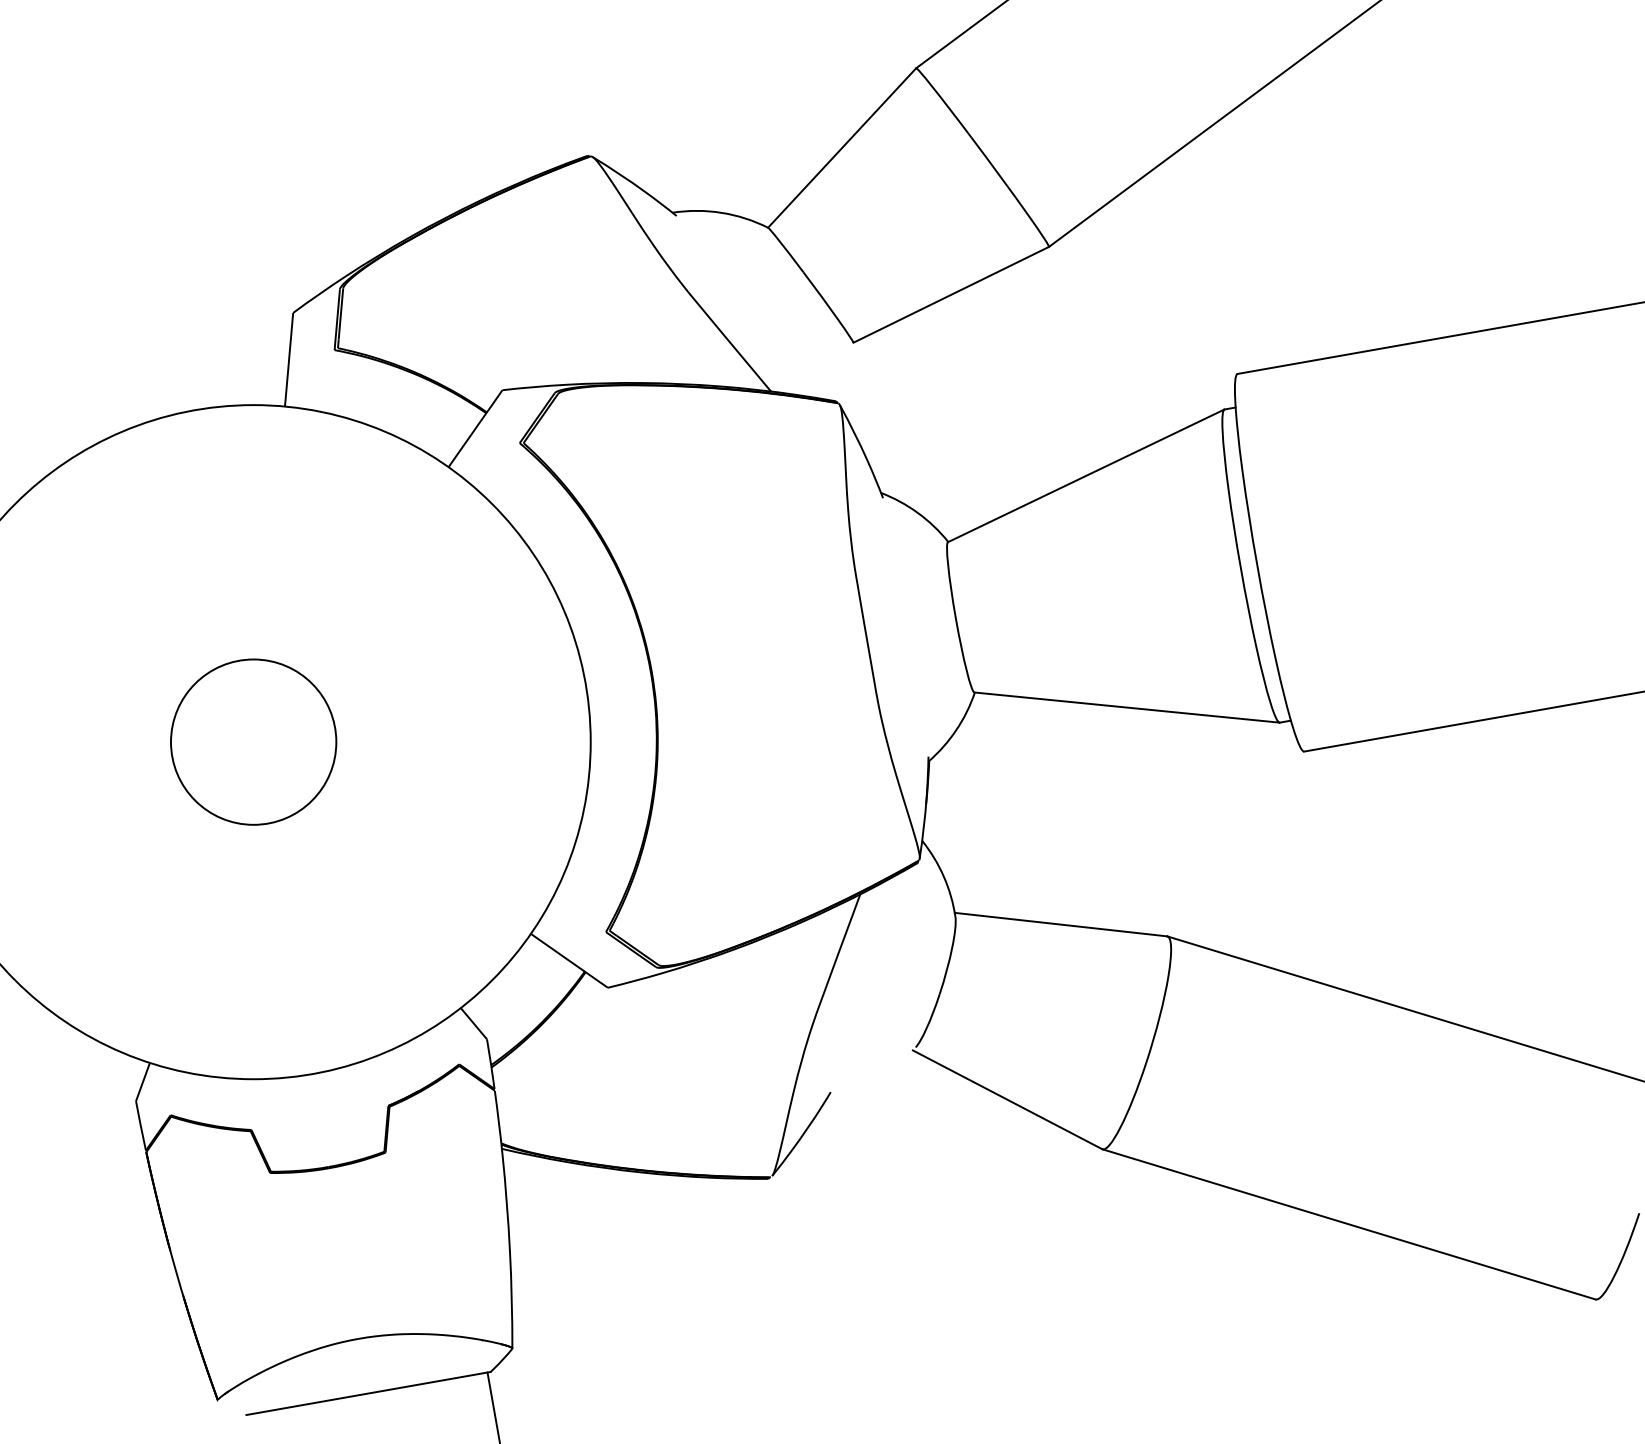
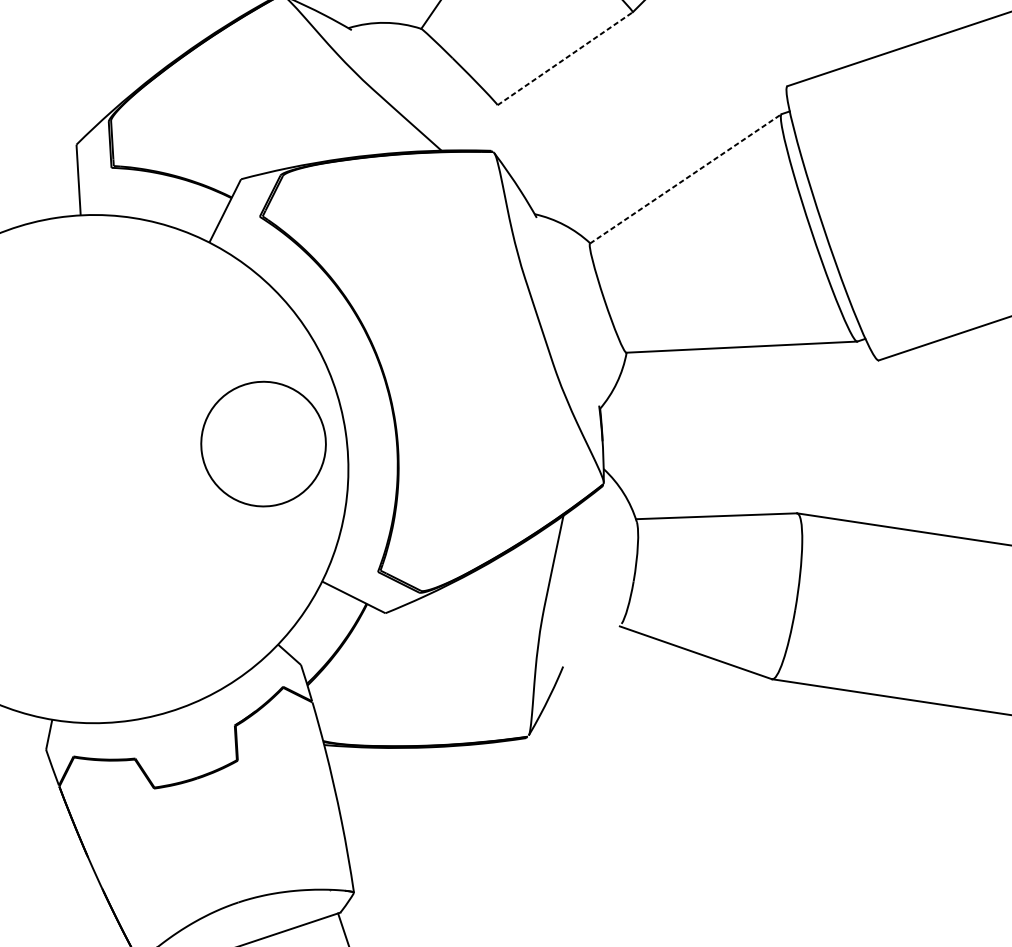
line: (951, 294) -> (565, 58), solid -> dashed
line: (1086, 475) -> (686, 178), solid -> dashed
circle: (253, 741) -> (263, 443), moved

